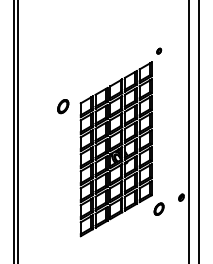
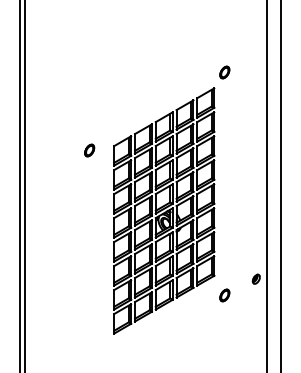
part: (158, 51) -> (224, 72), size x1.67
part: (63, 106) -> (89, 150), size x0.62
part: (158, 209) -> (224, 295), size x0.71

